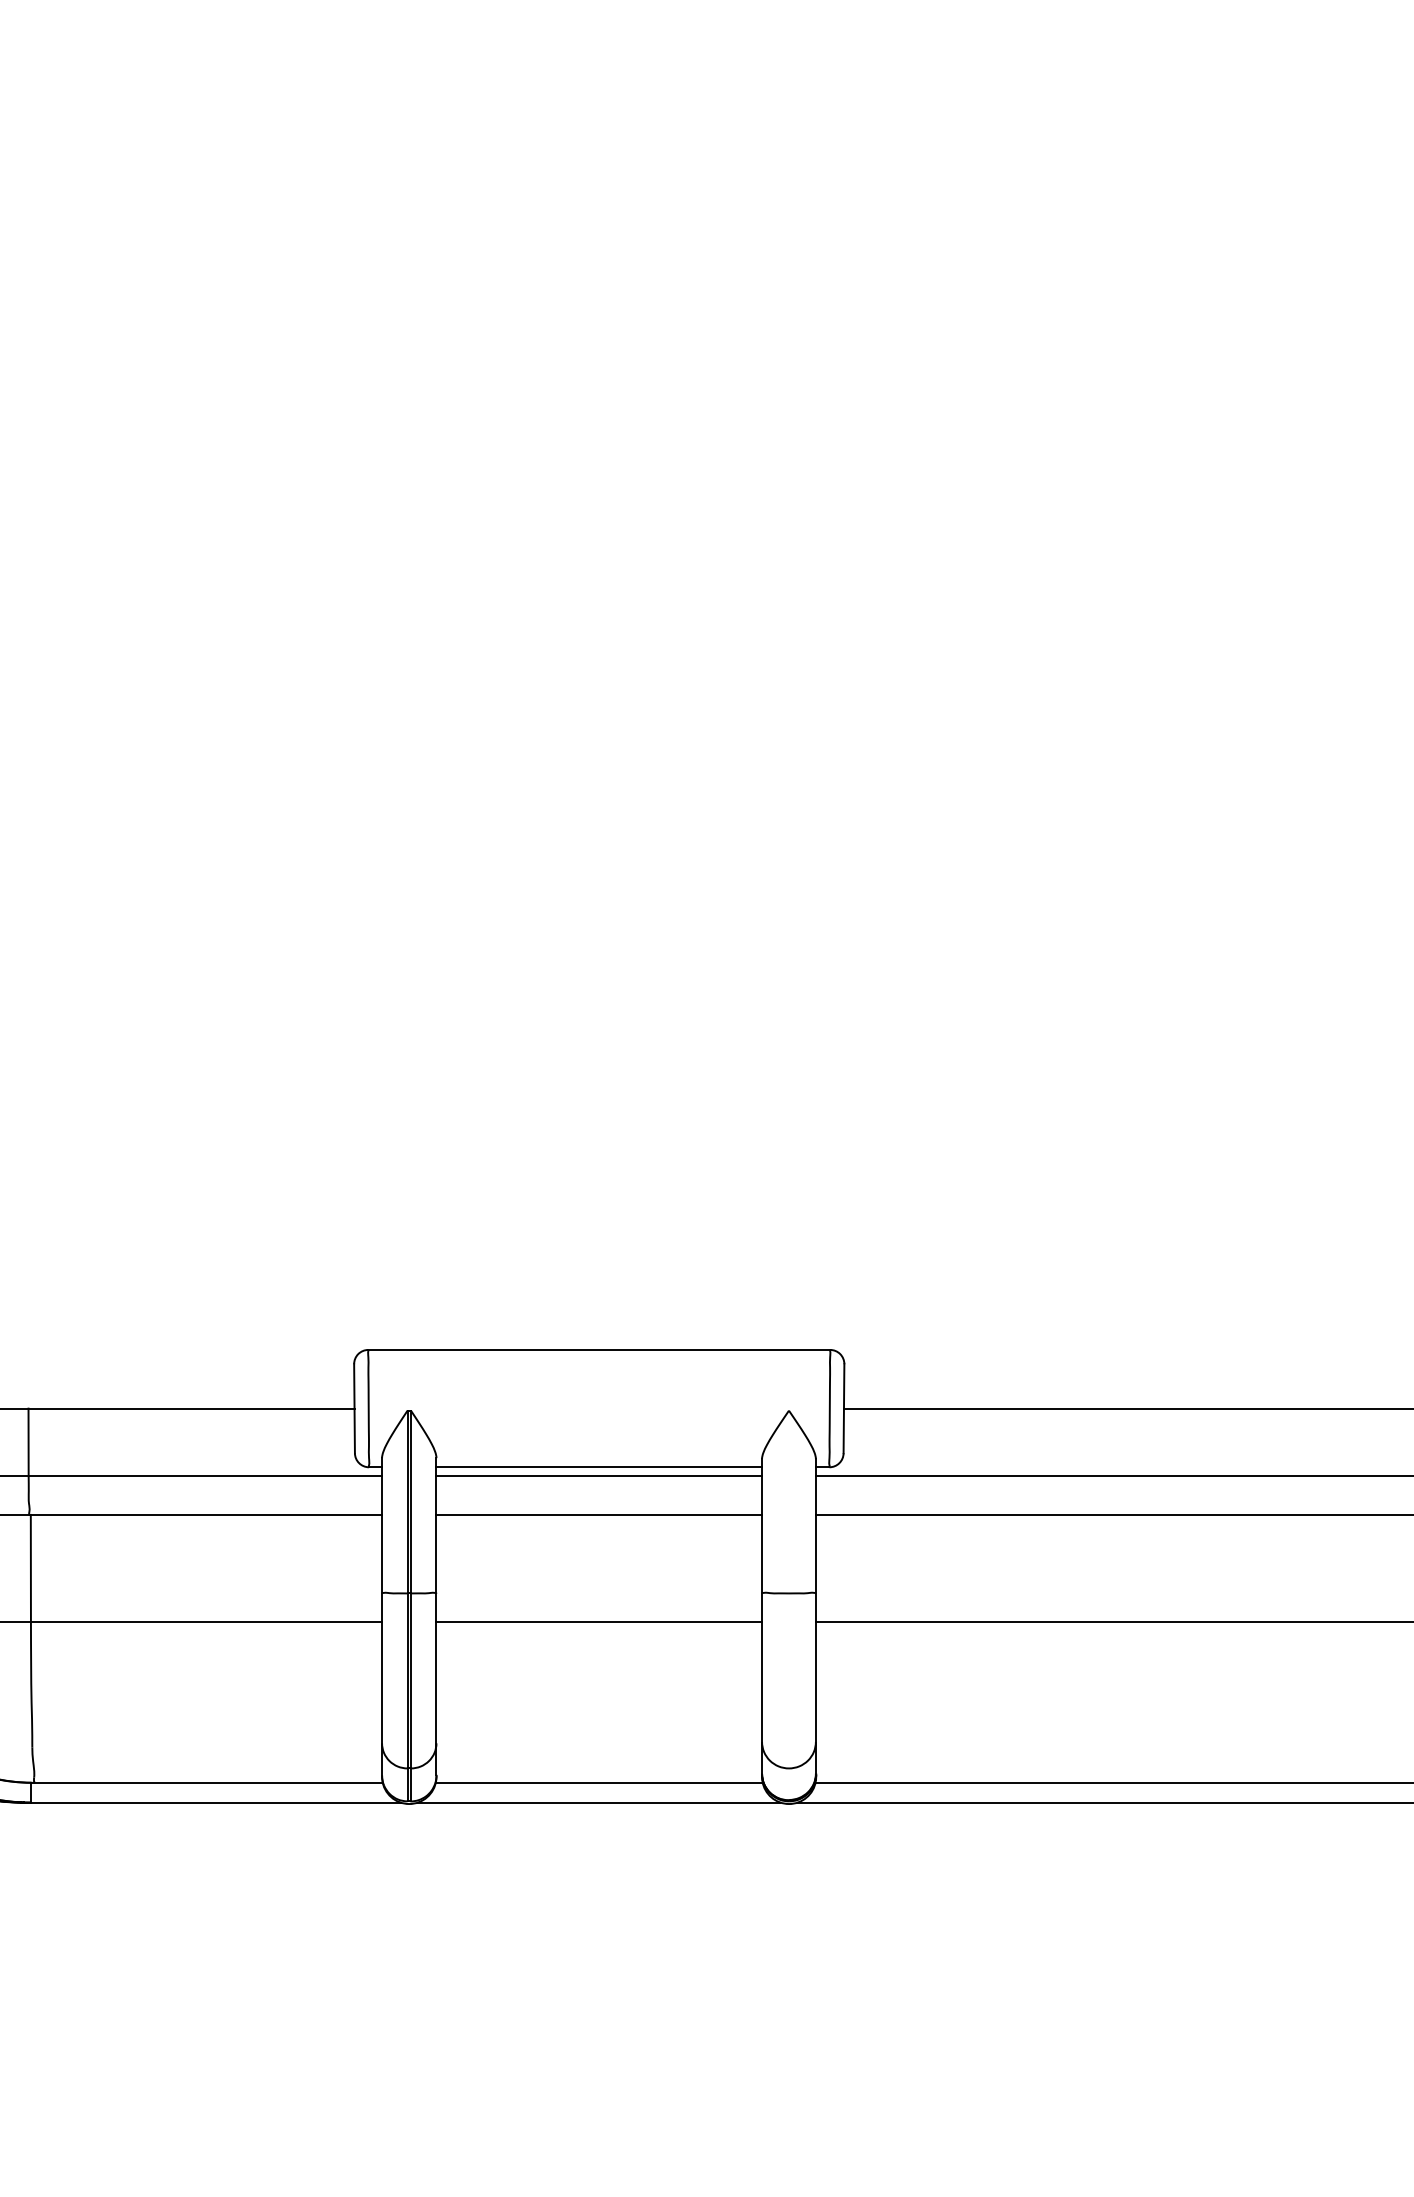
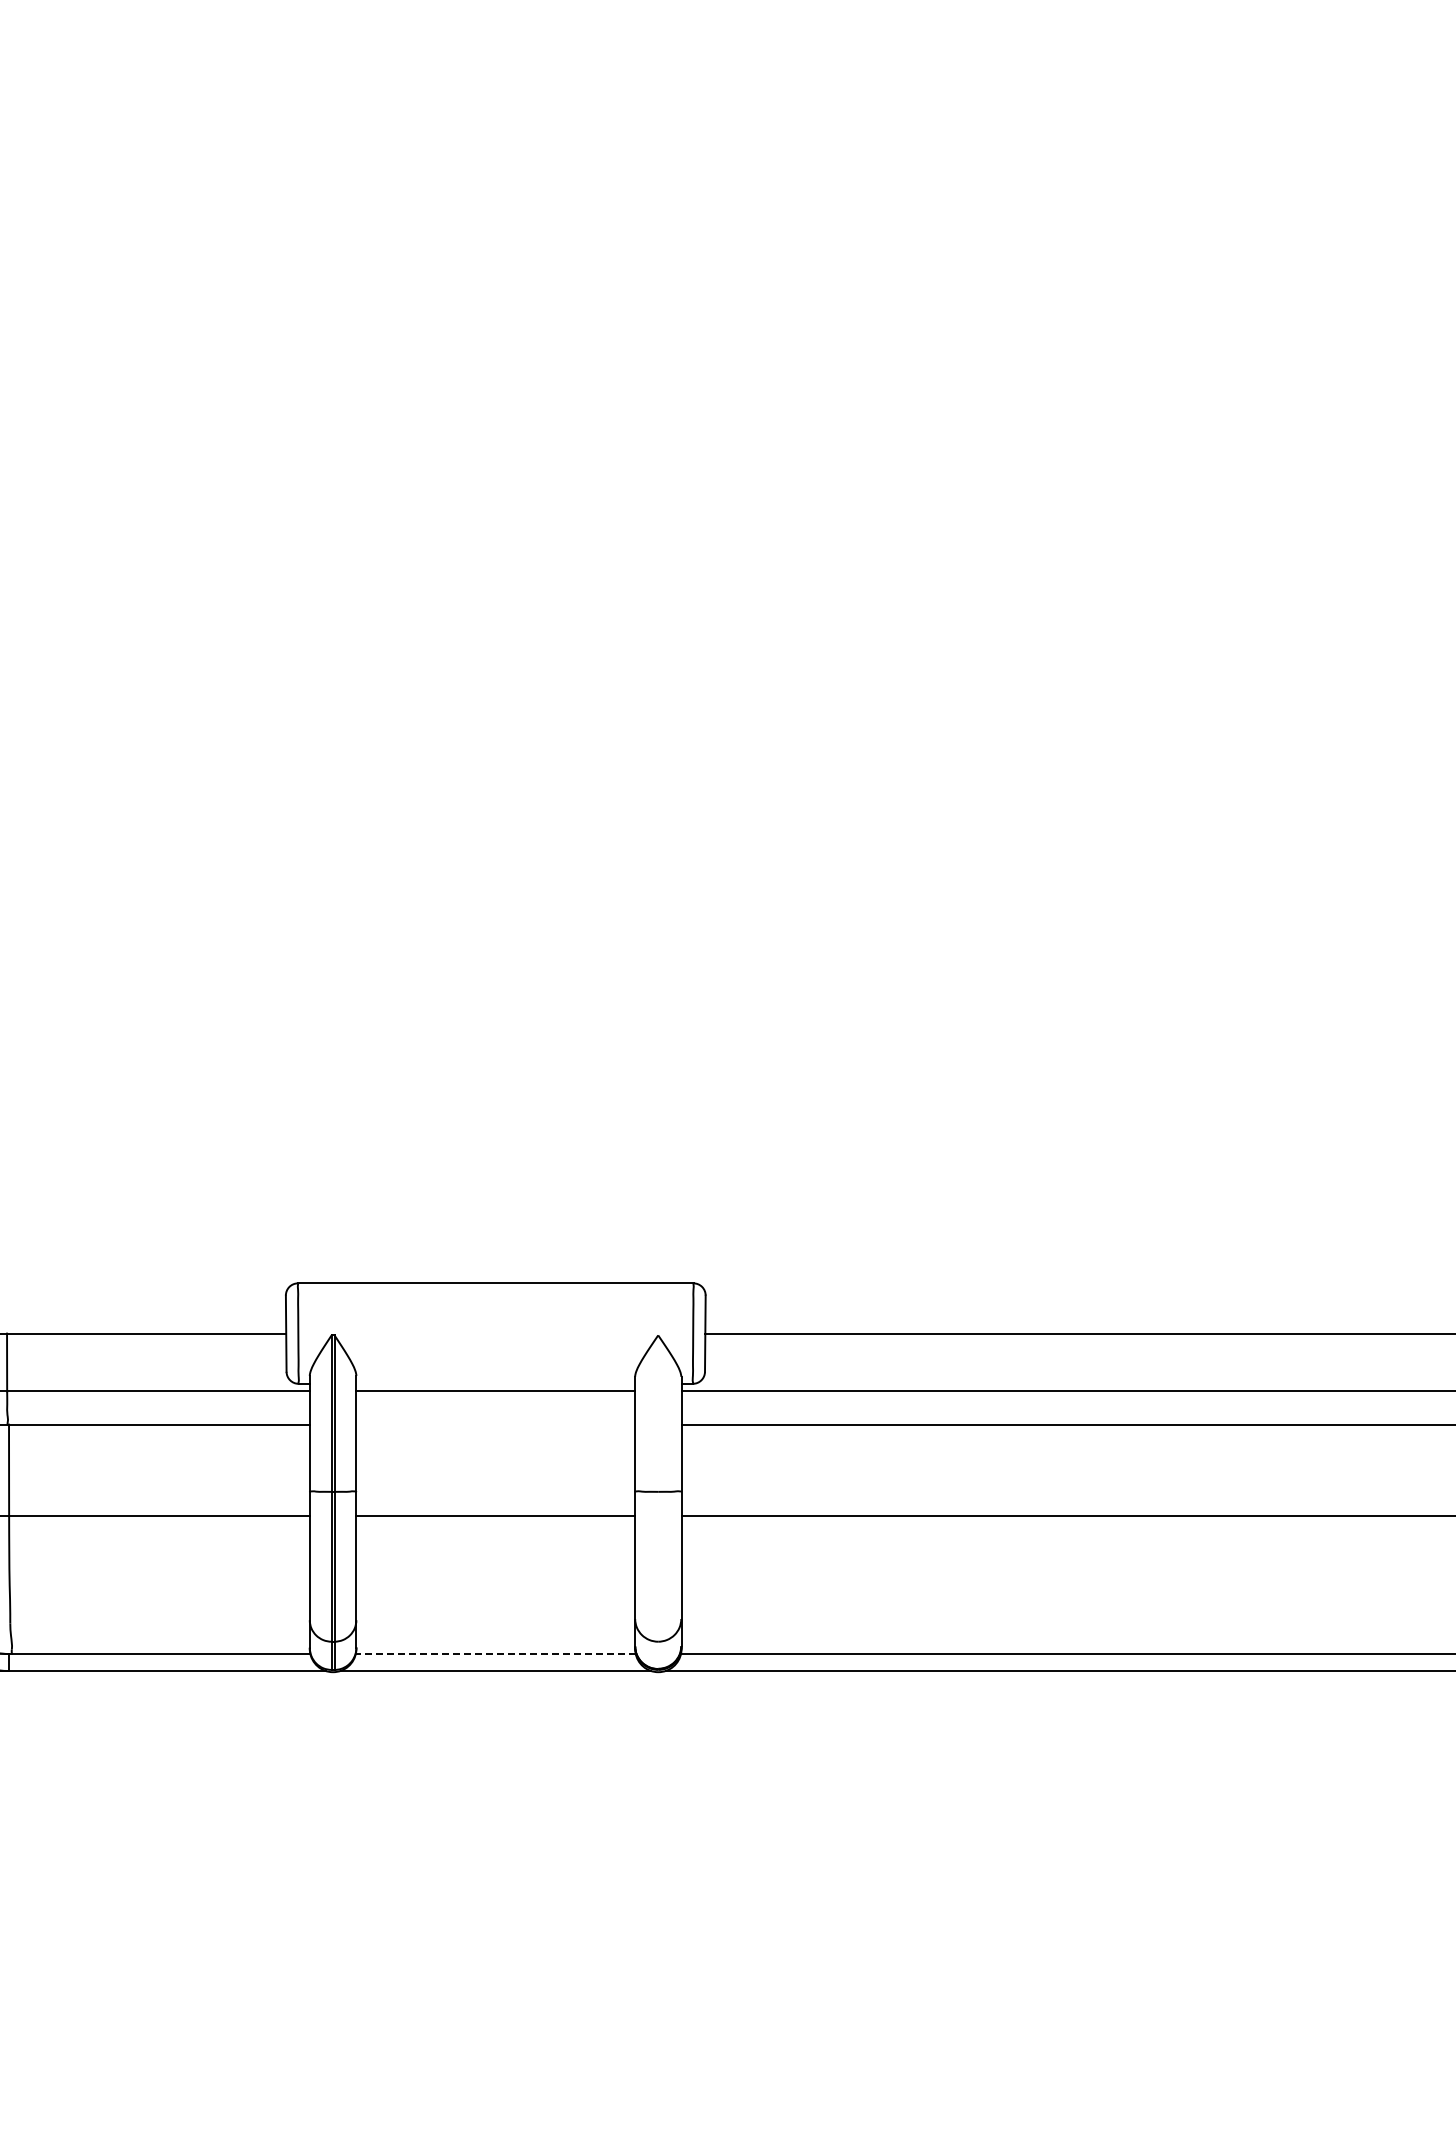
line: (598, 1466) -> (495, 1383), removed
line: (598, 1514) -> (495, 1424), removed
line: (598, 1782) -> (495, 1653), solid -> dashed

